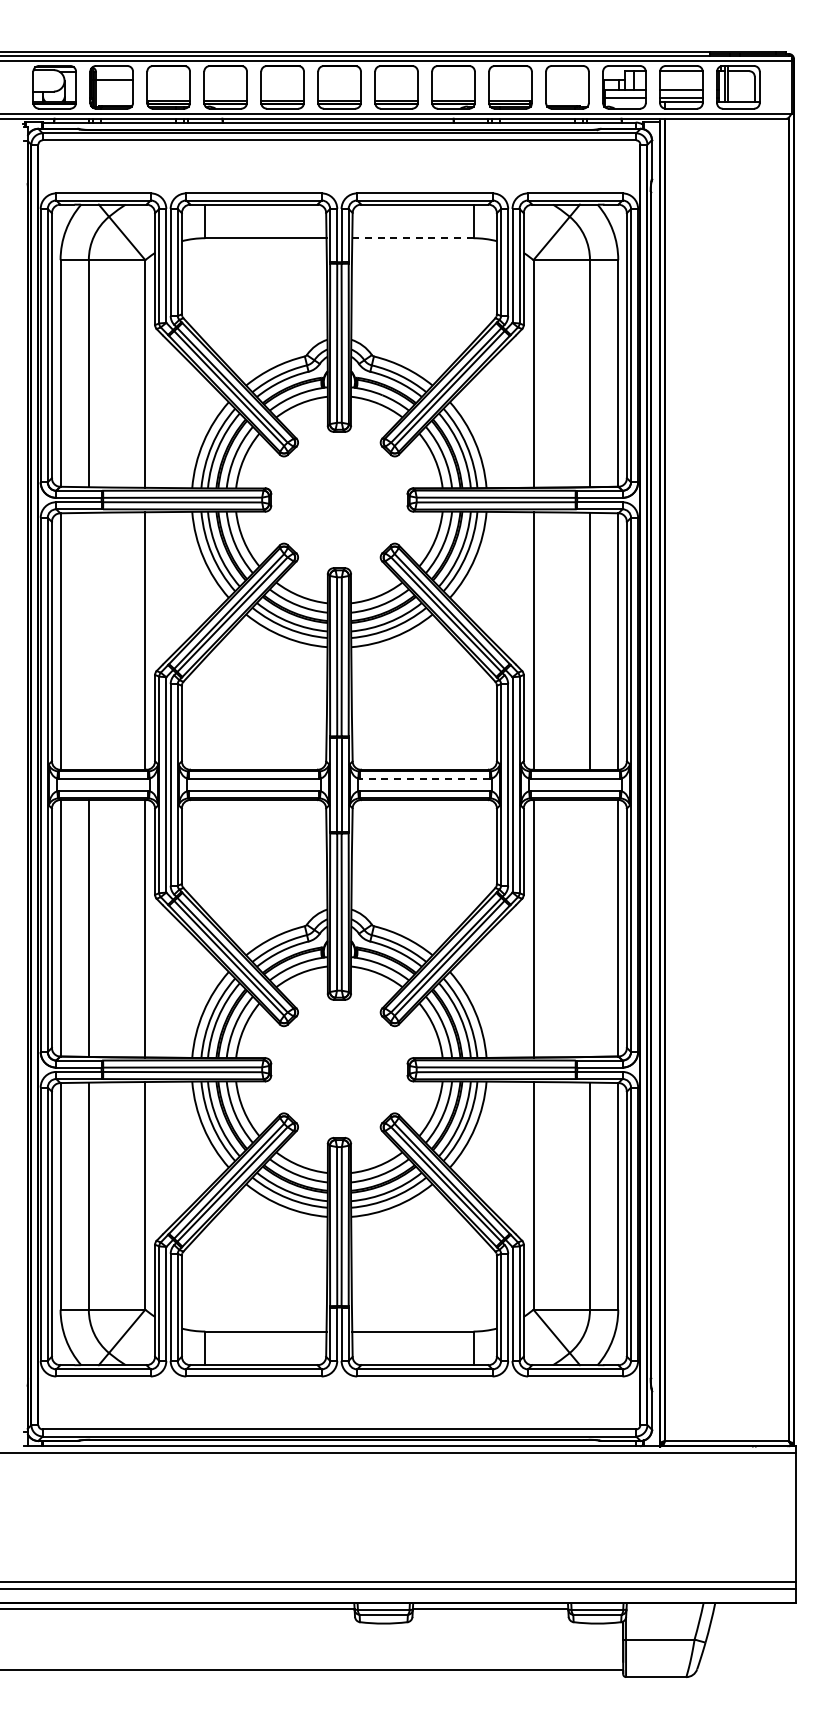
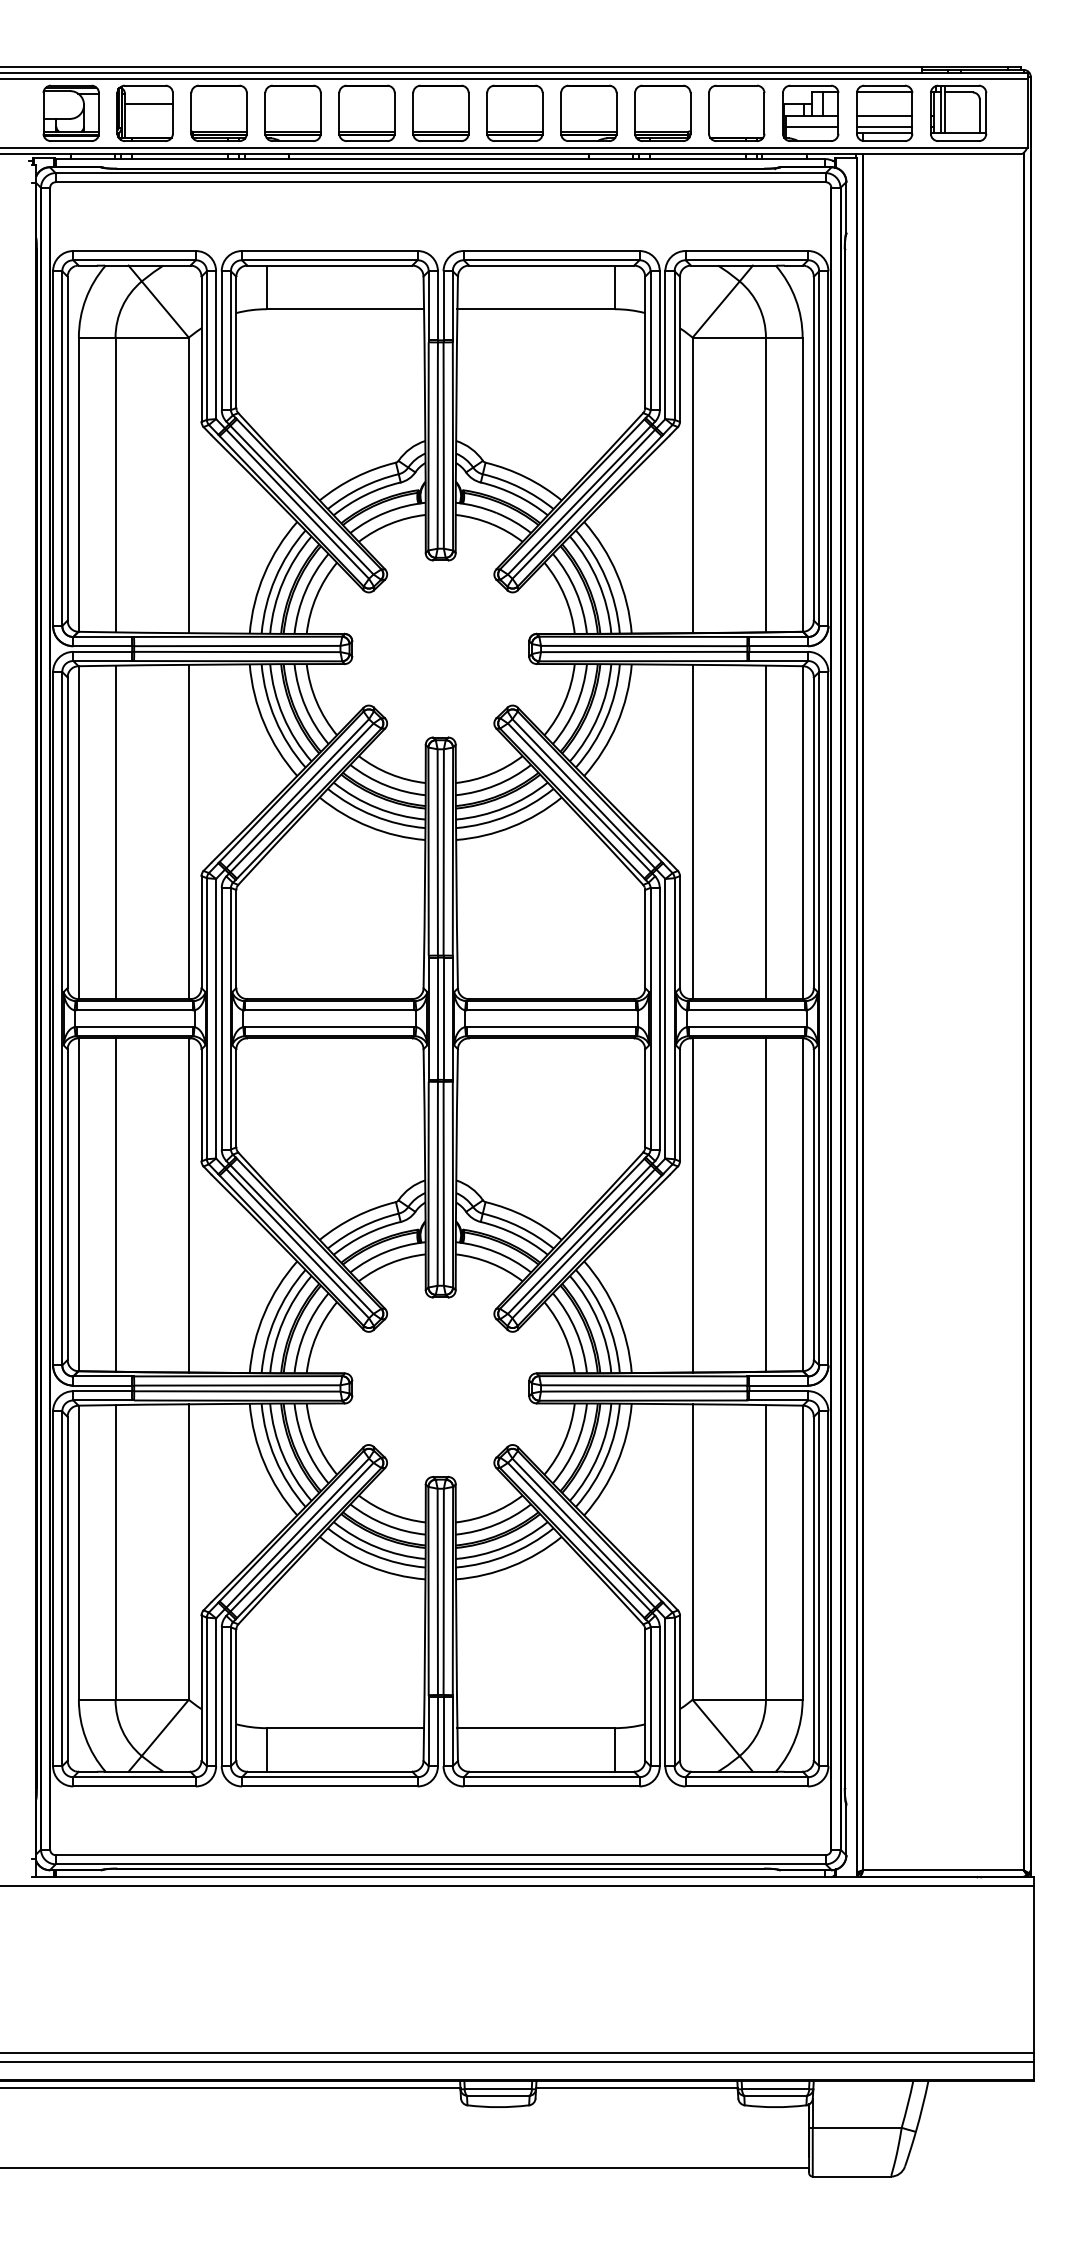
line: (412, 238) -> (535, 309), dashed -> solid
line: (88, 640) -> (115, 831), added
line: (424, 778) -> (551, 1010), dashed -> solid
line: (590, 928) -> (766, 1205), added

